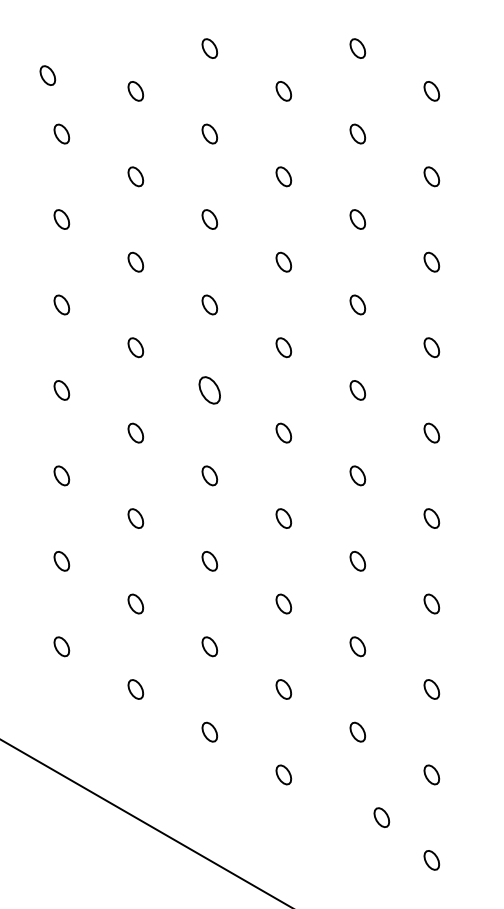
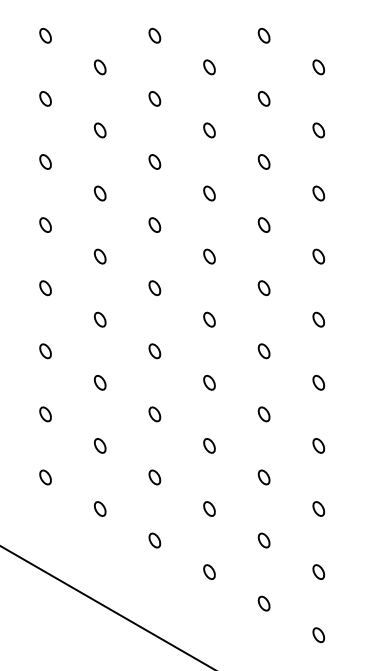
part: (47, 75) -> (45, 35), moved
part: (209, 390) -> (154, 288), size x0.71
part: (381, 817) -> (263, 603), moved

